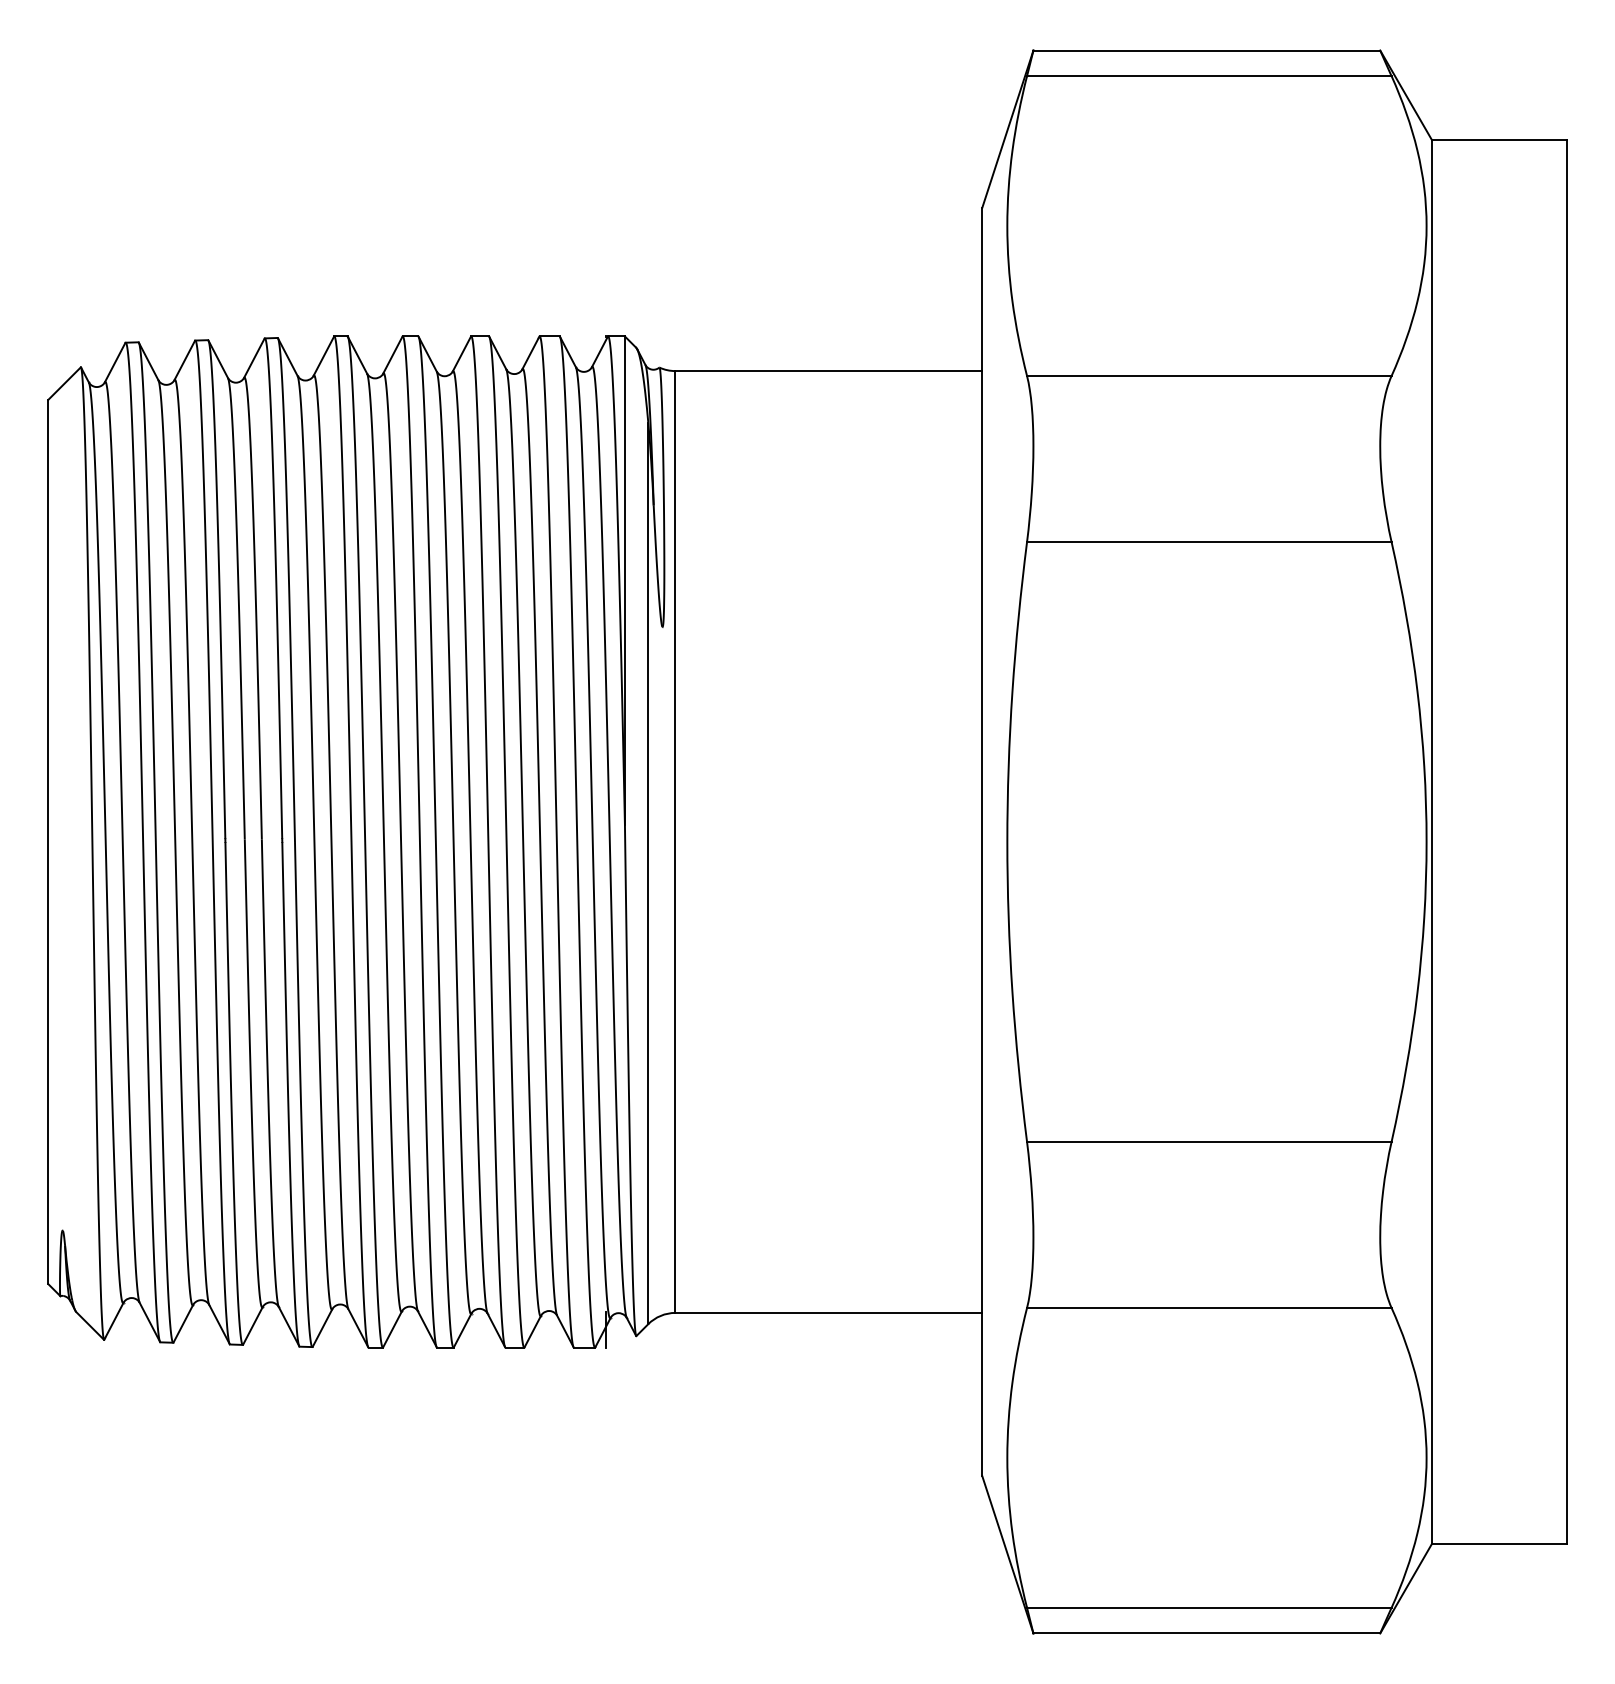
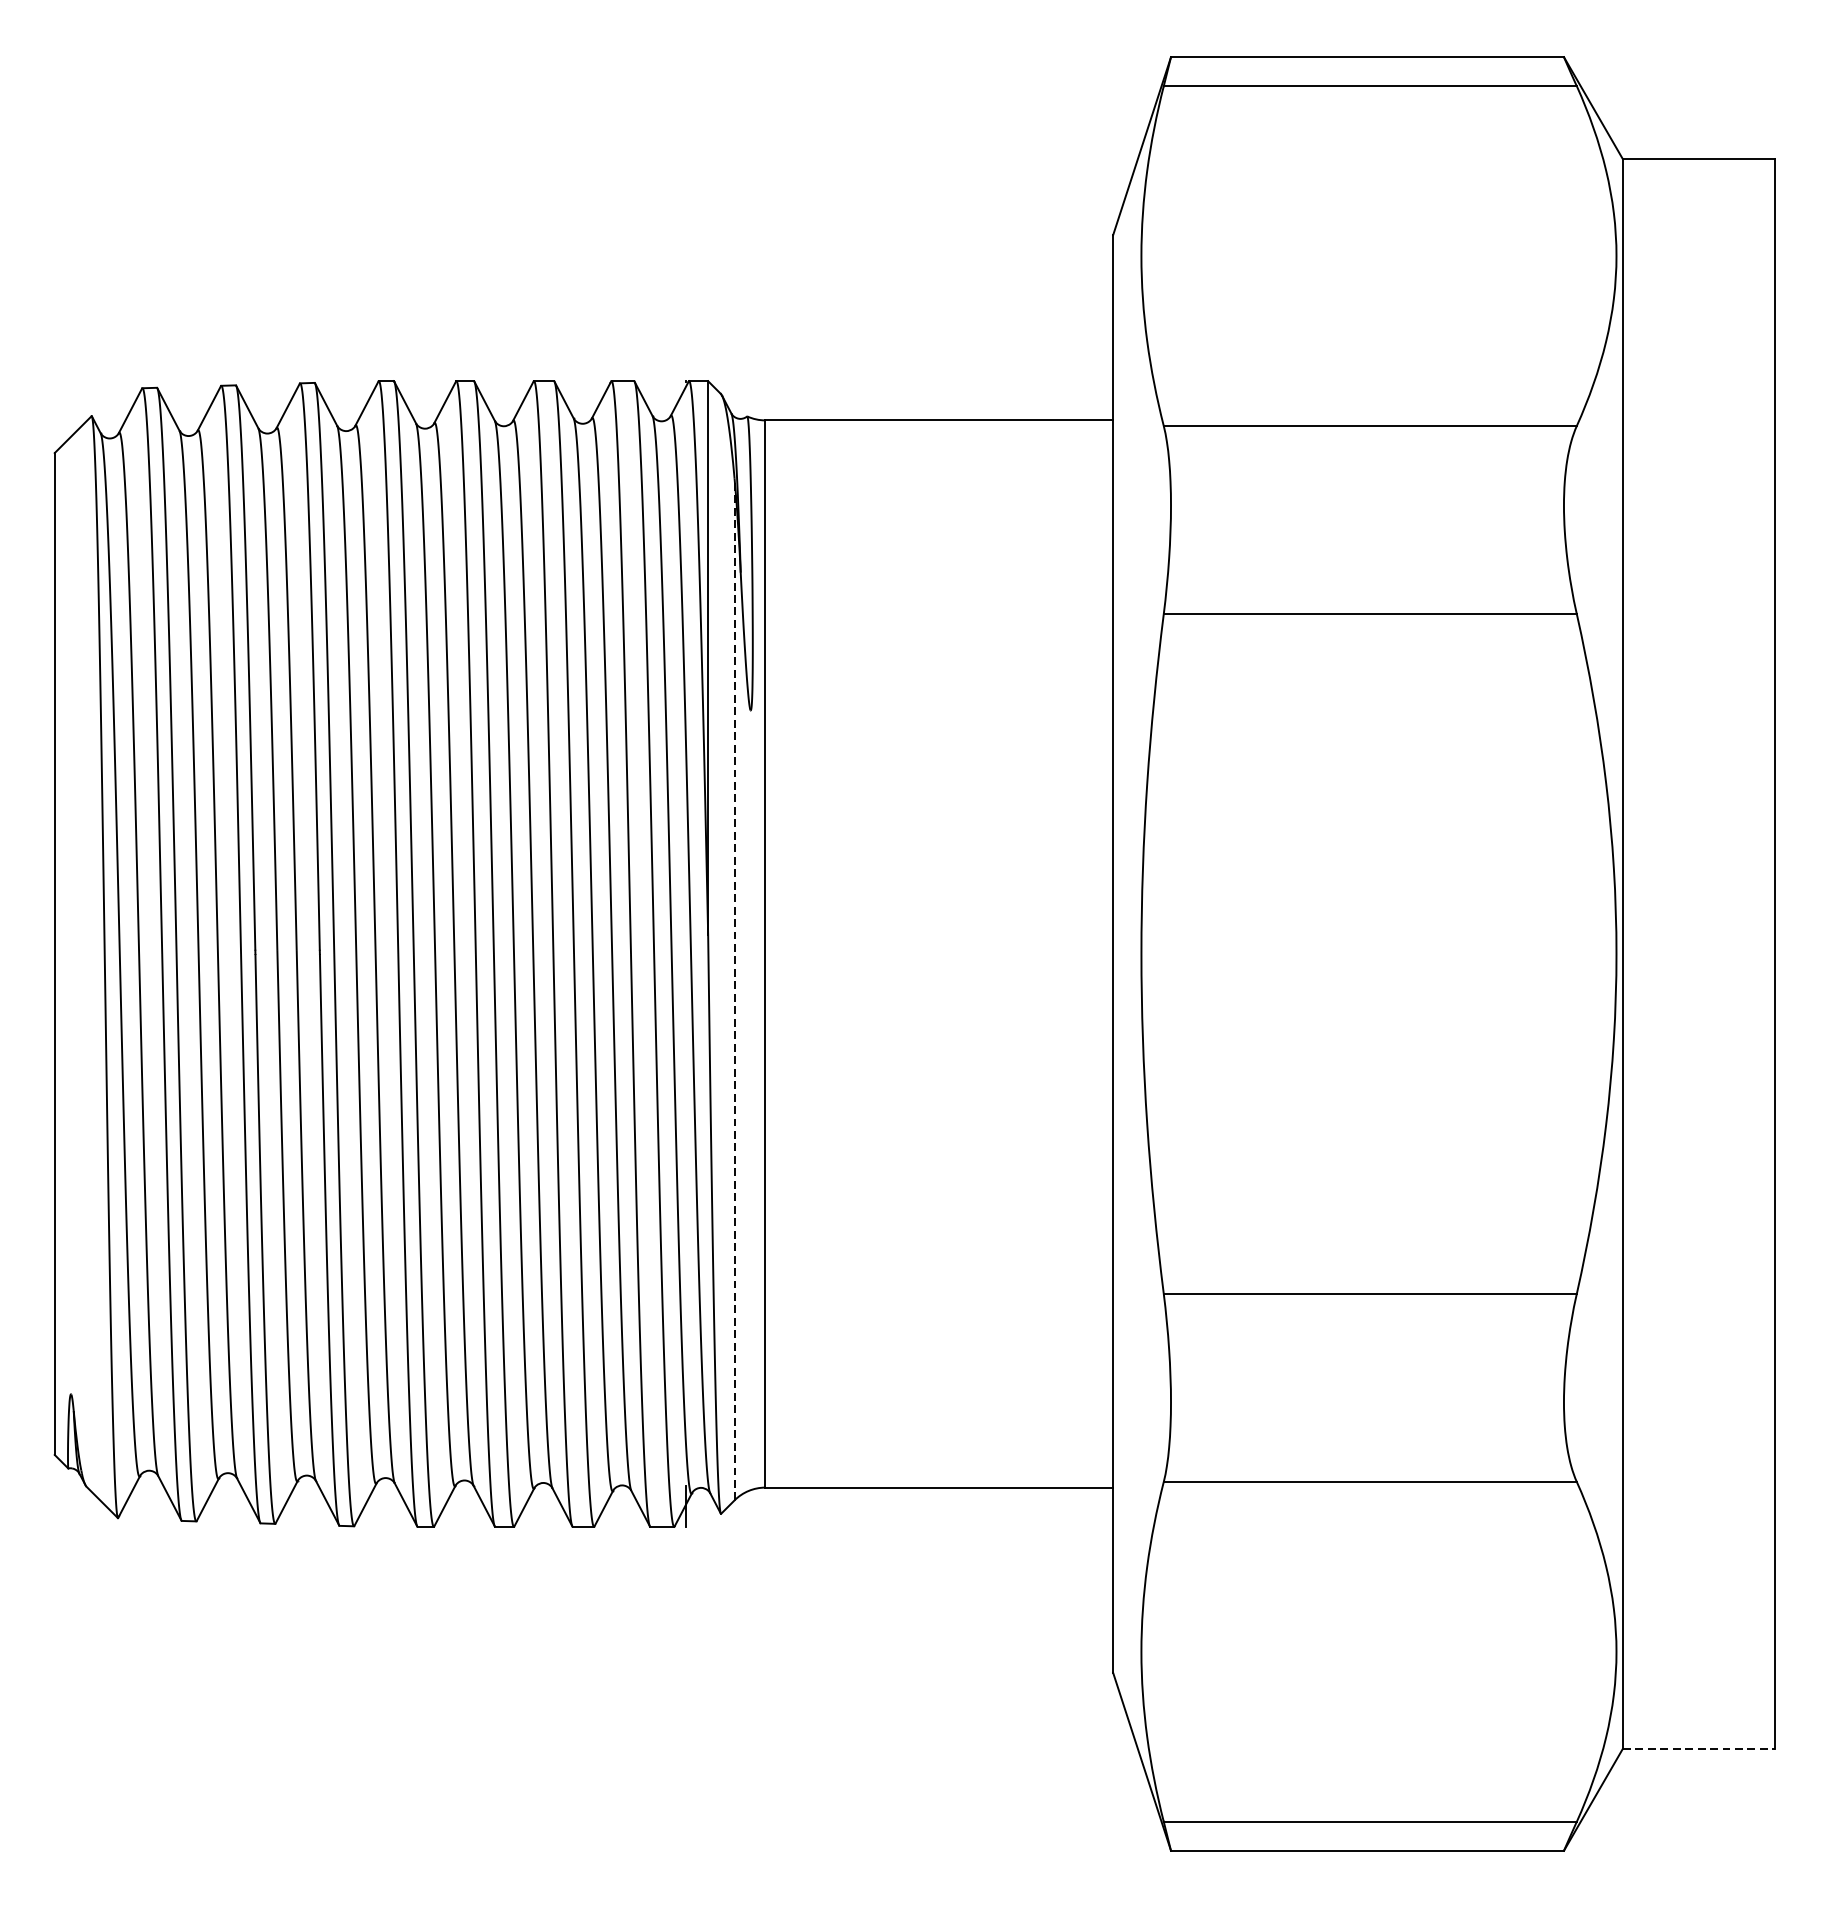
line: (648, 873) -> (734, 989), solid -> dashed
line: (1499, 1543) -> (1699, 1748), solid -> dashed

